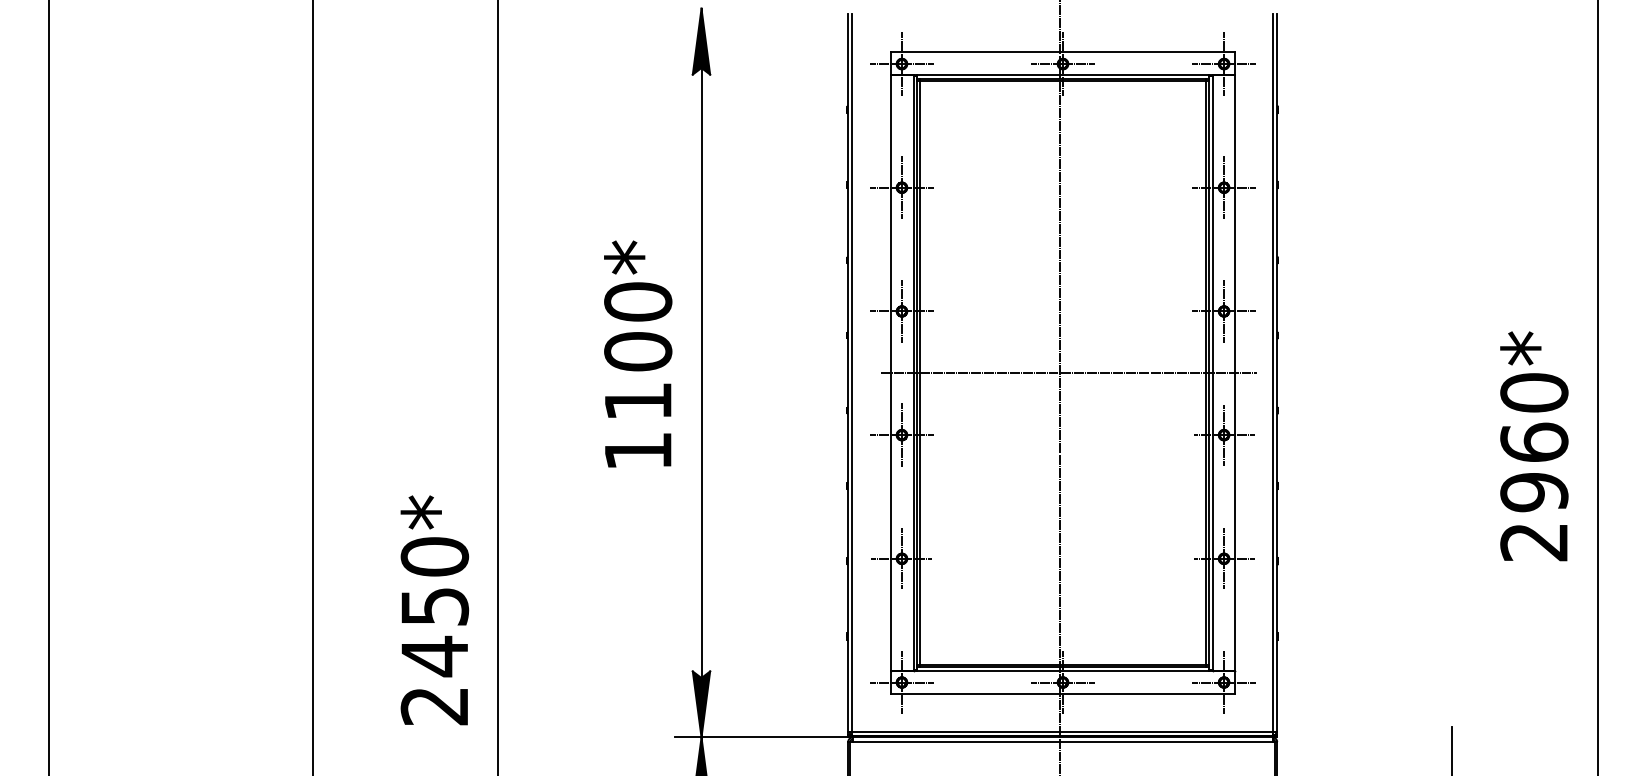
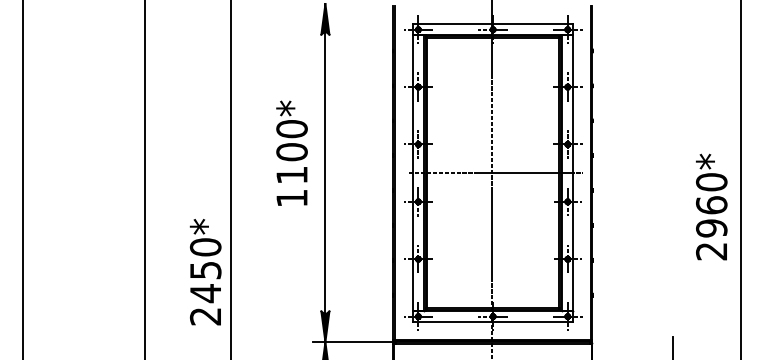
text: (637, 352) -> (291, 152), moved
text: (434, 611) -> (205, 272), moved

